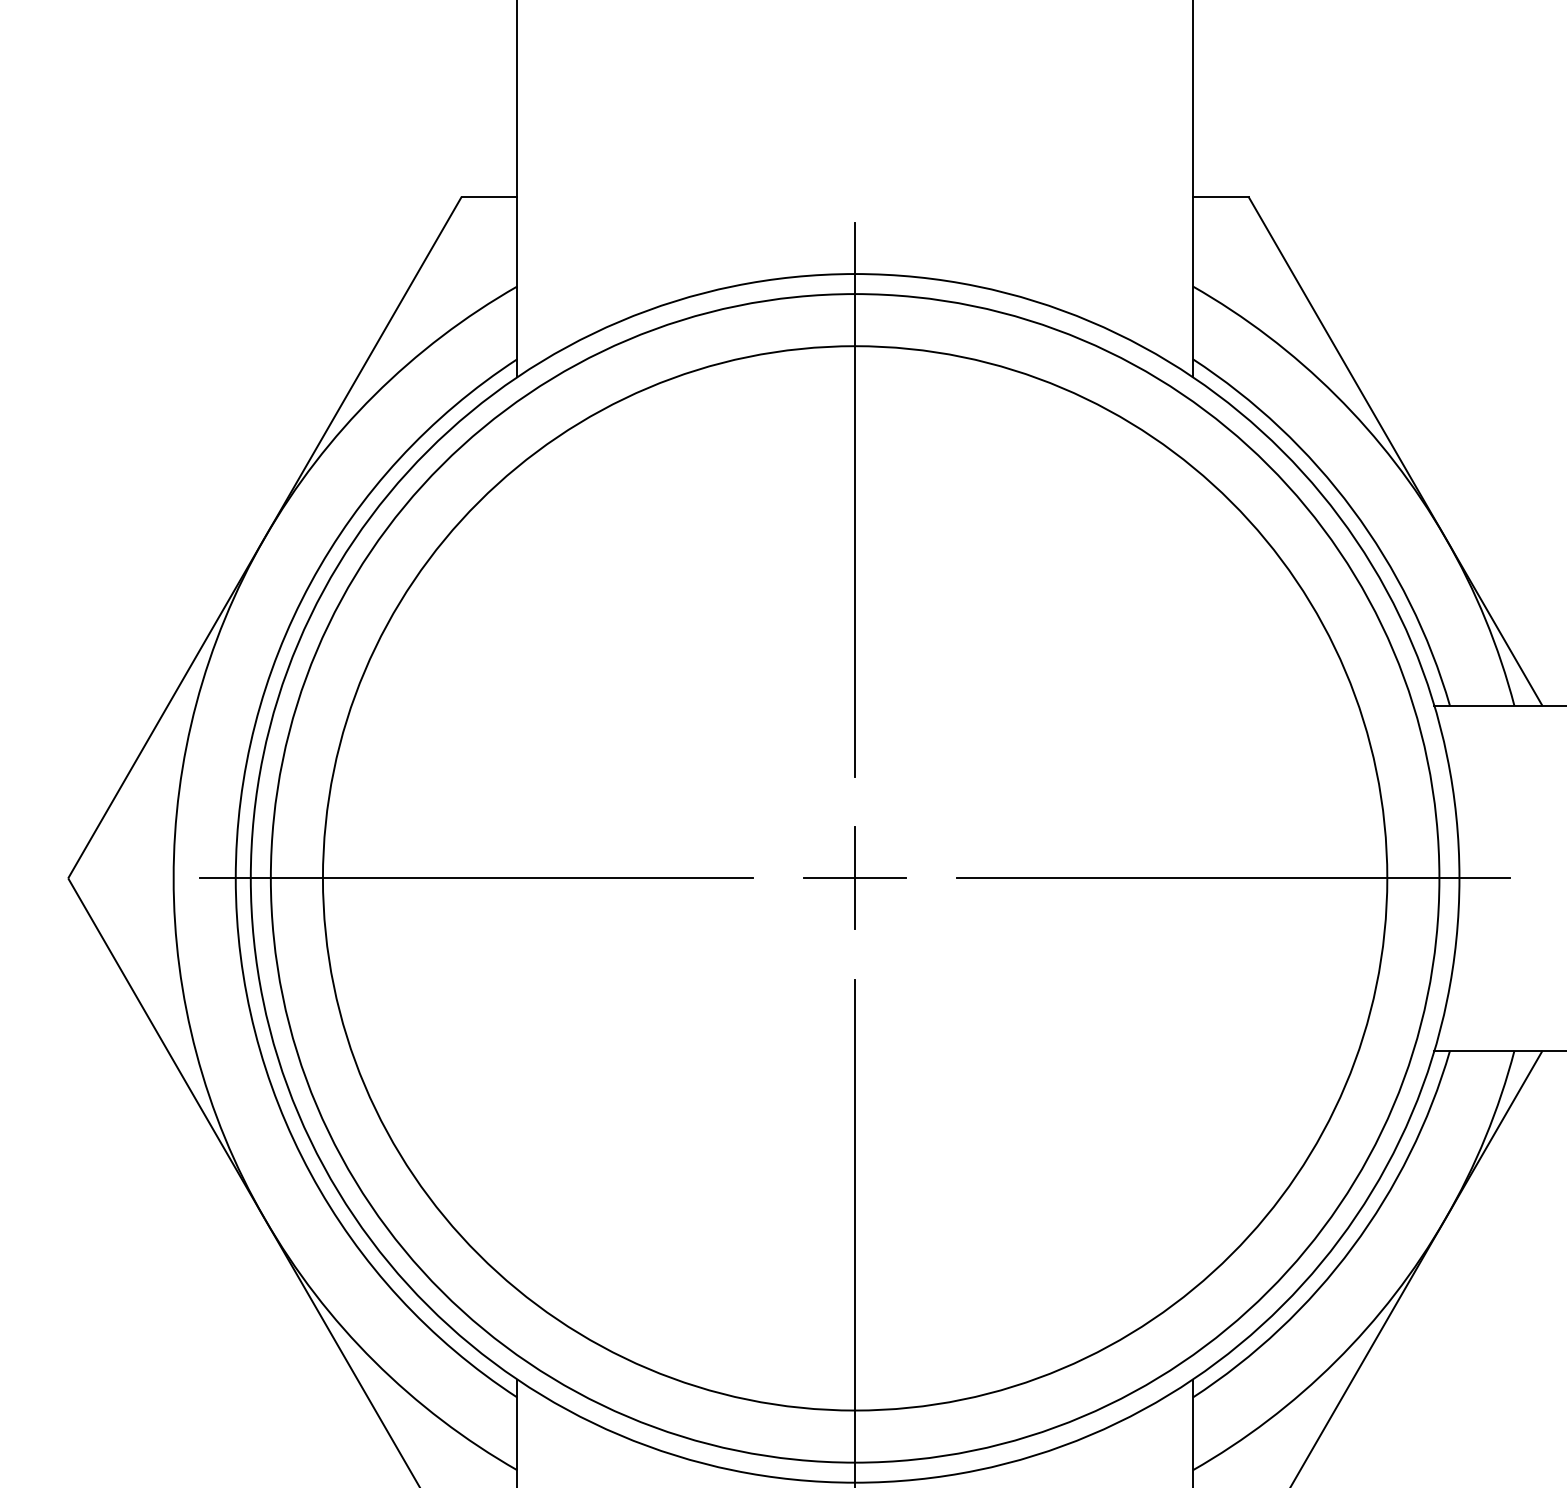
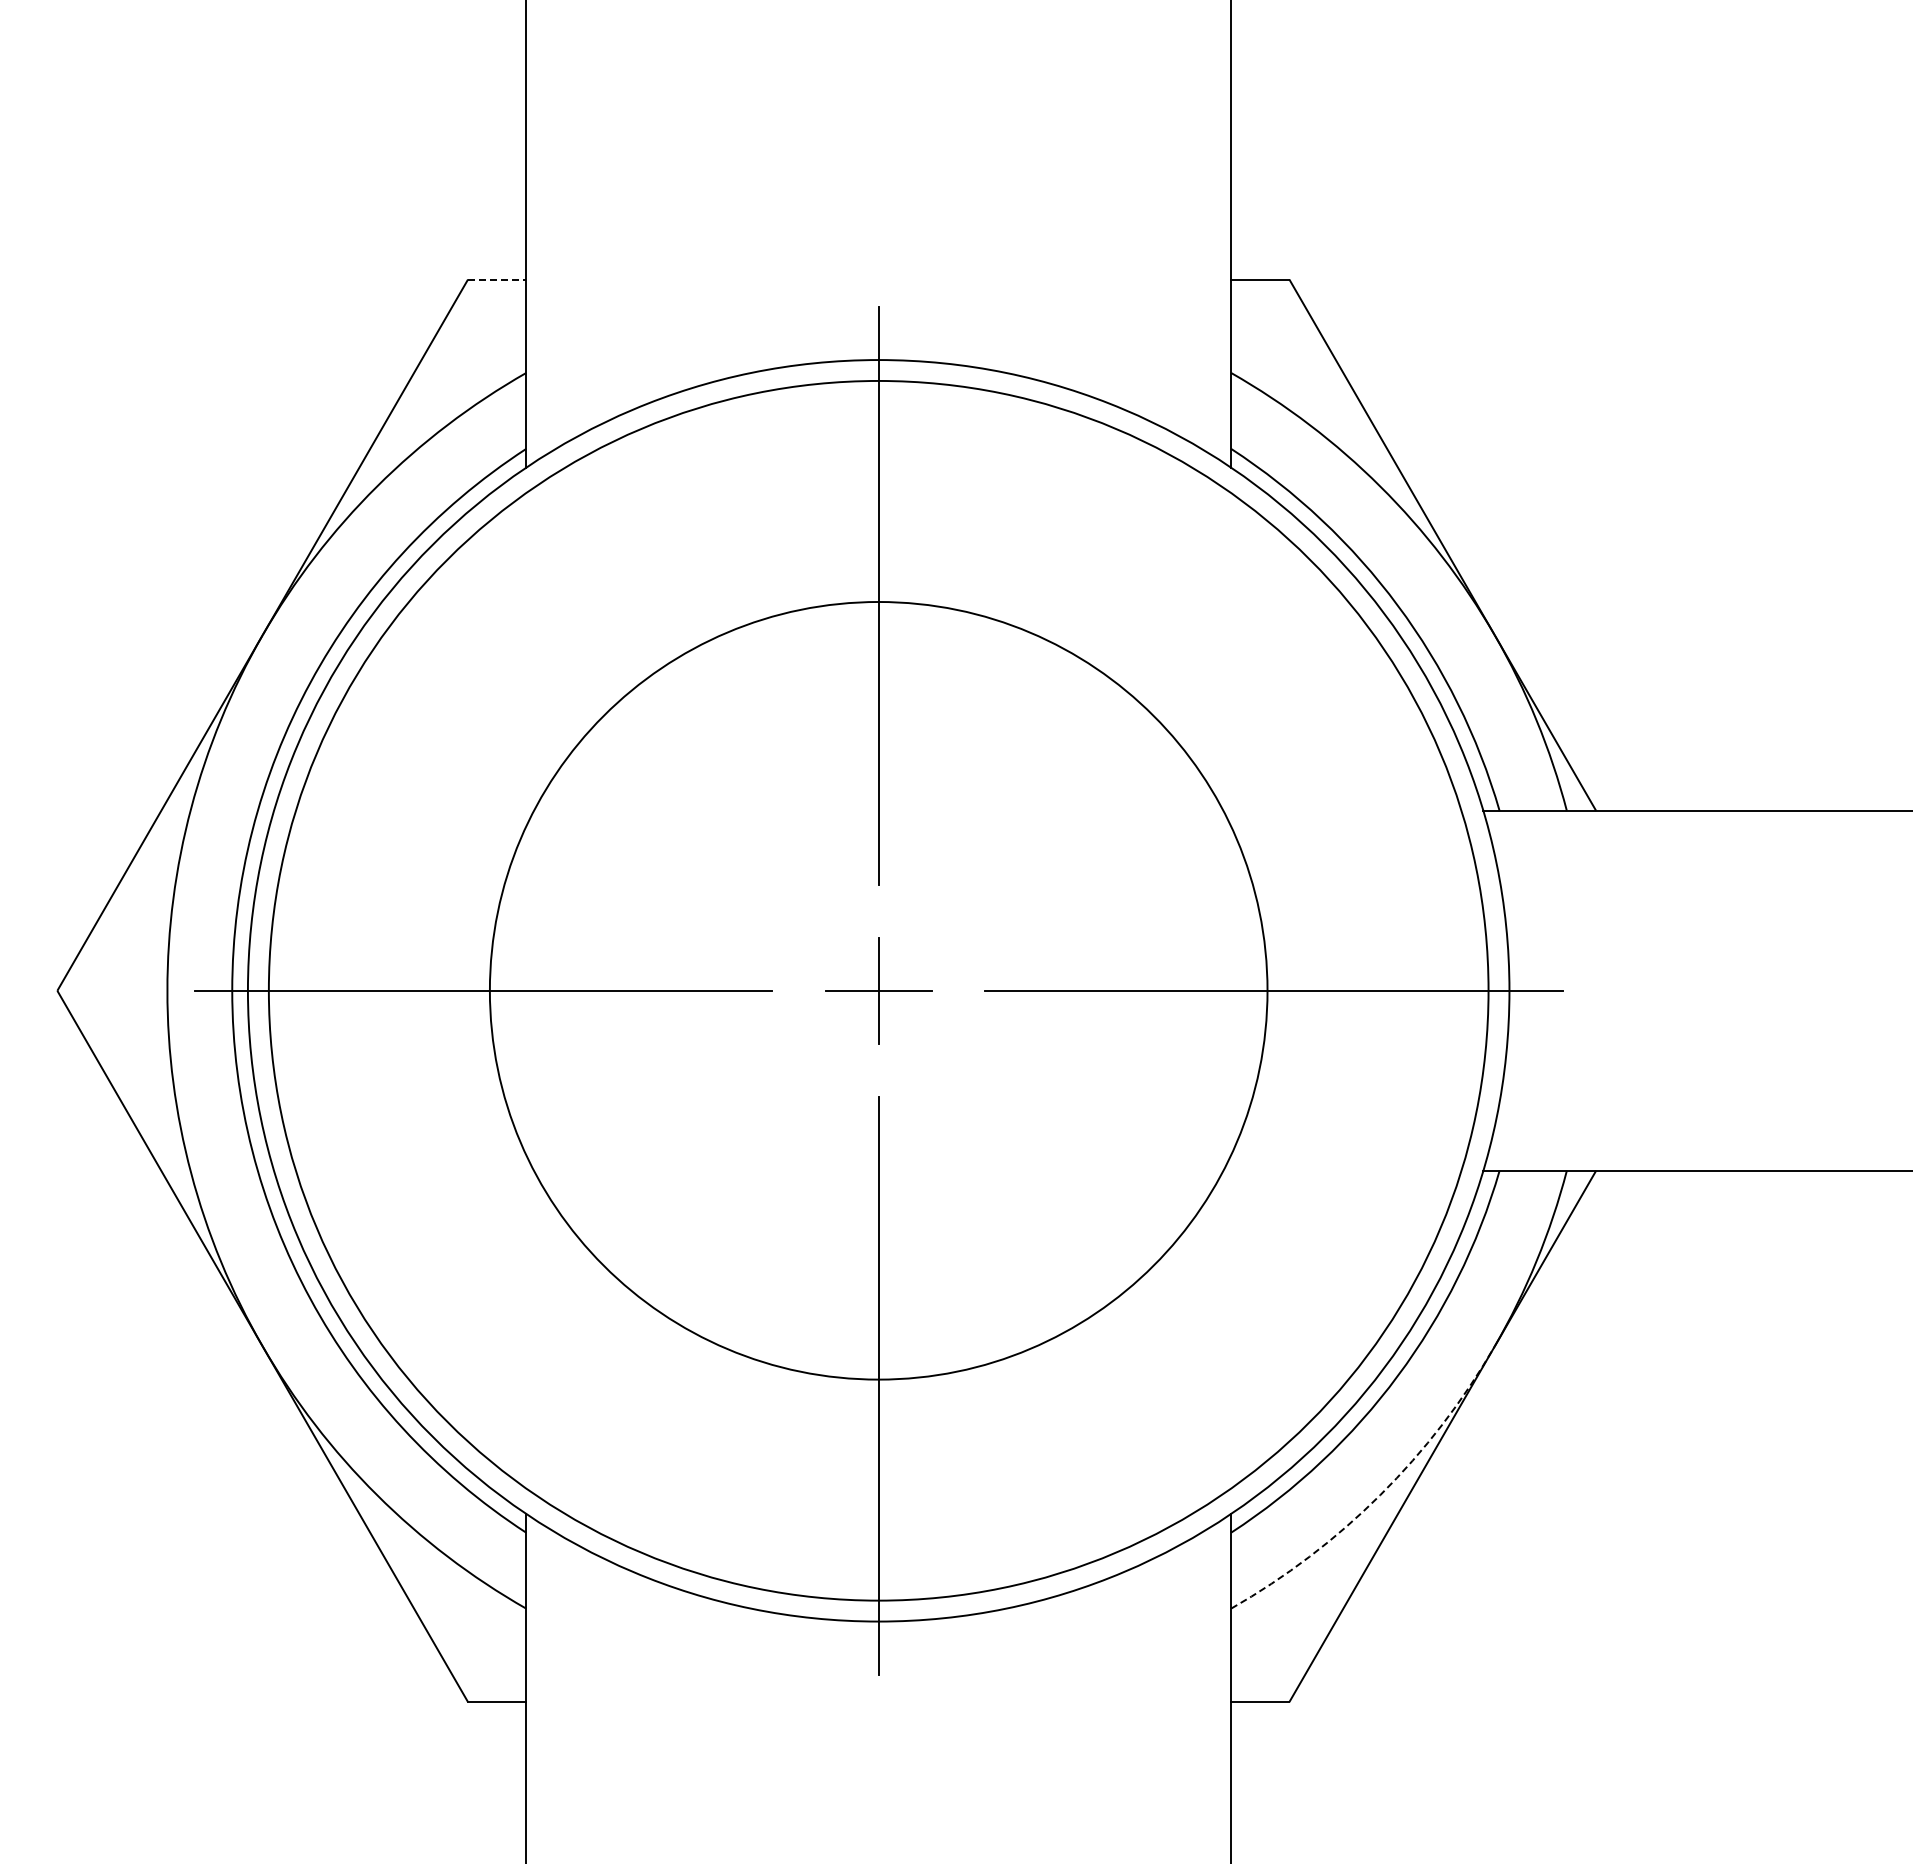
line: (489, 196) -> (497, 279), solid -> dashed
circle: (854, 878) -> (878, 990), size x0.7
arc: (1335, 1361) -> (1380, 1495), solid -> dashed

